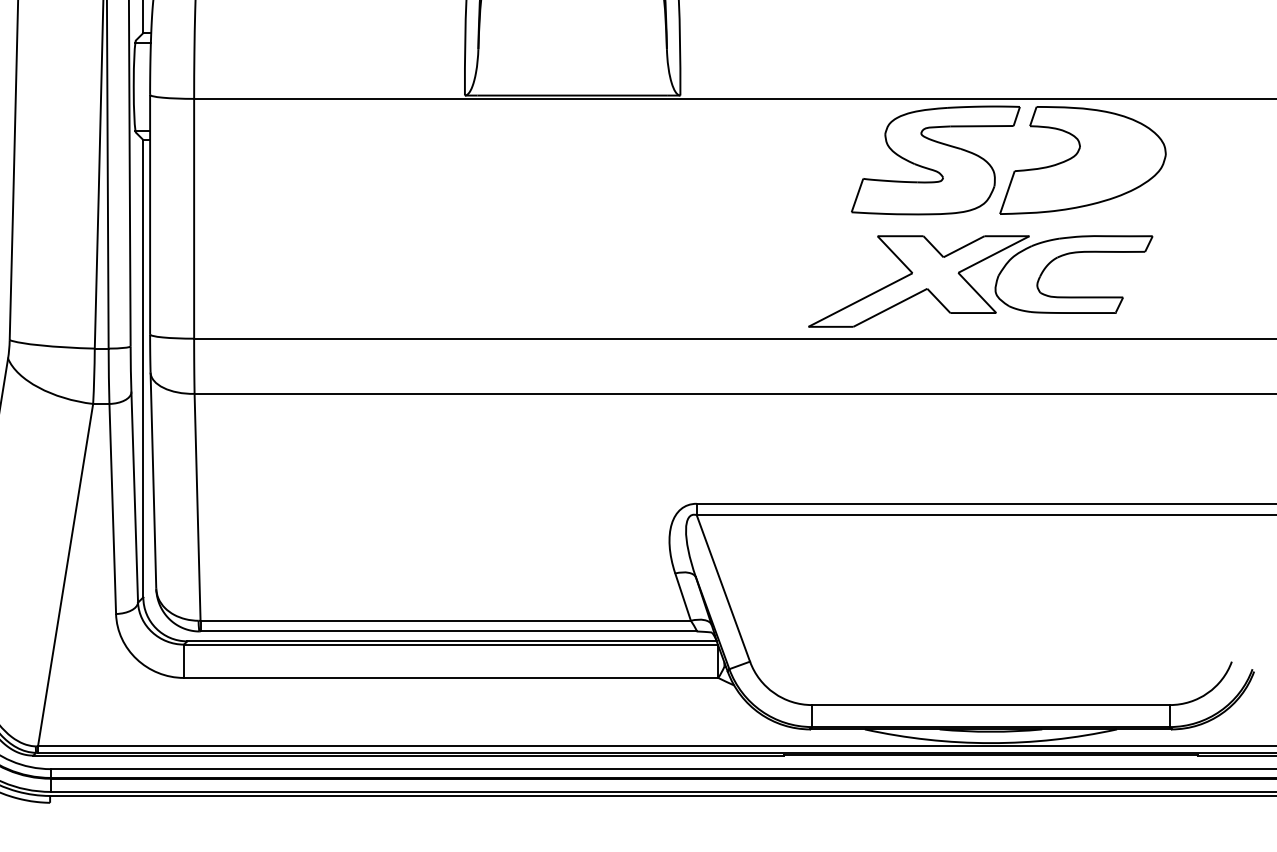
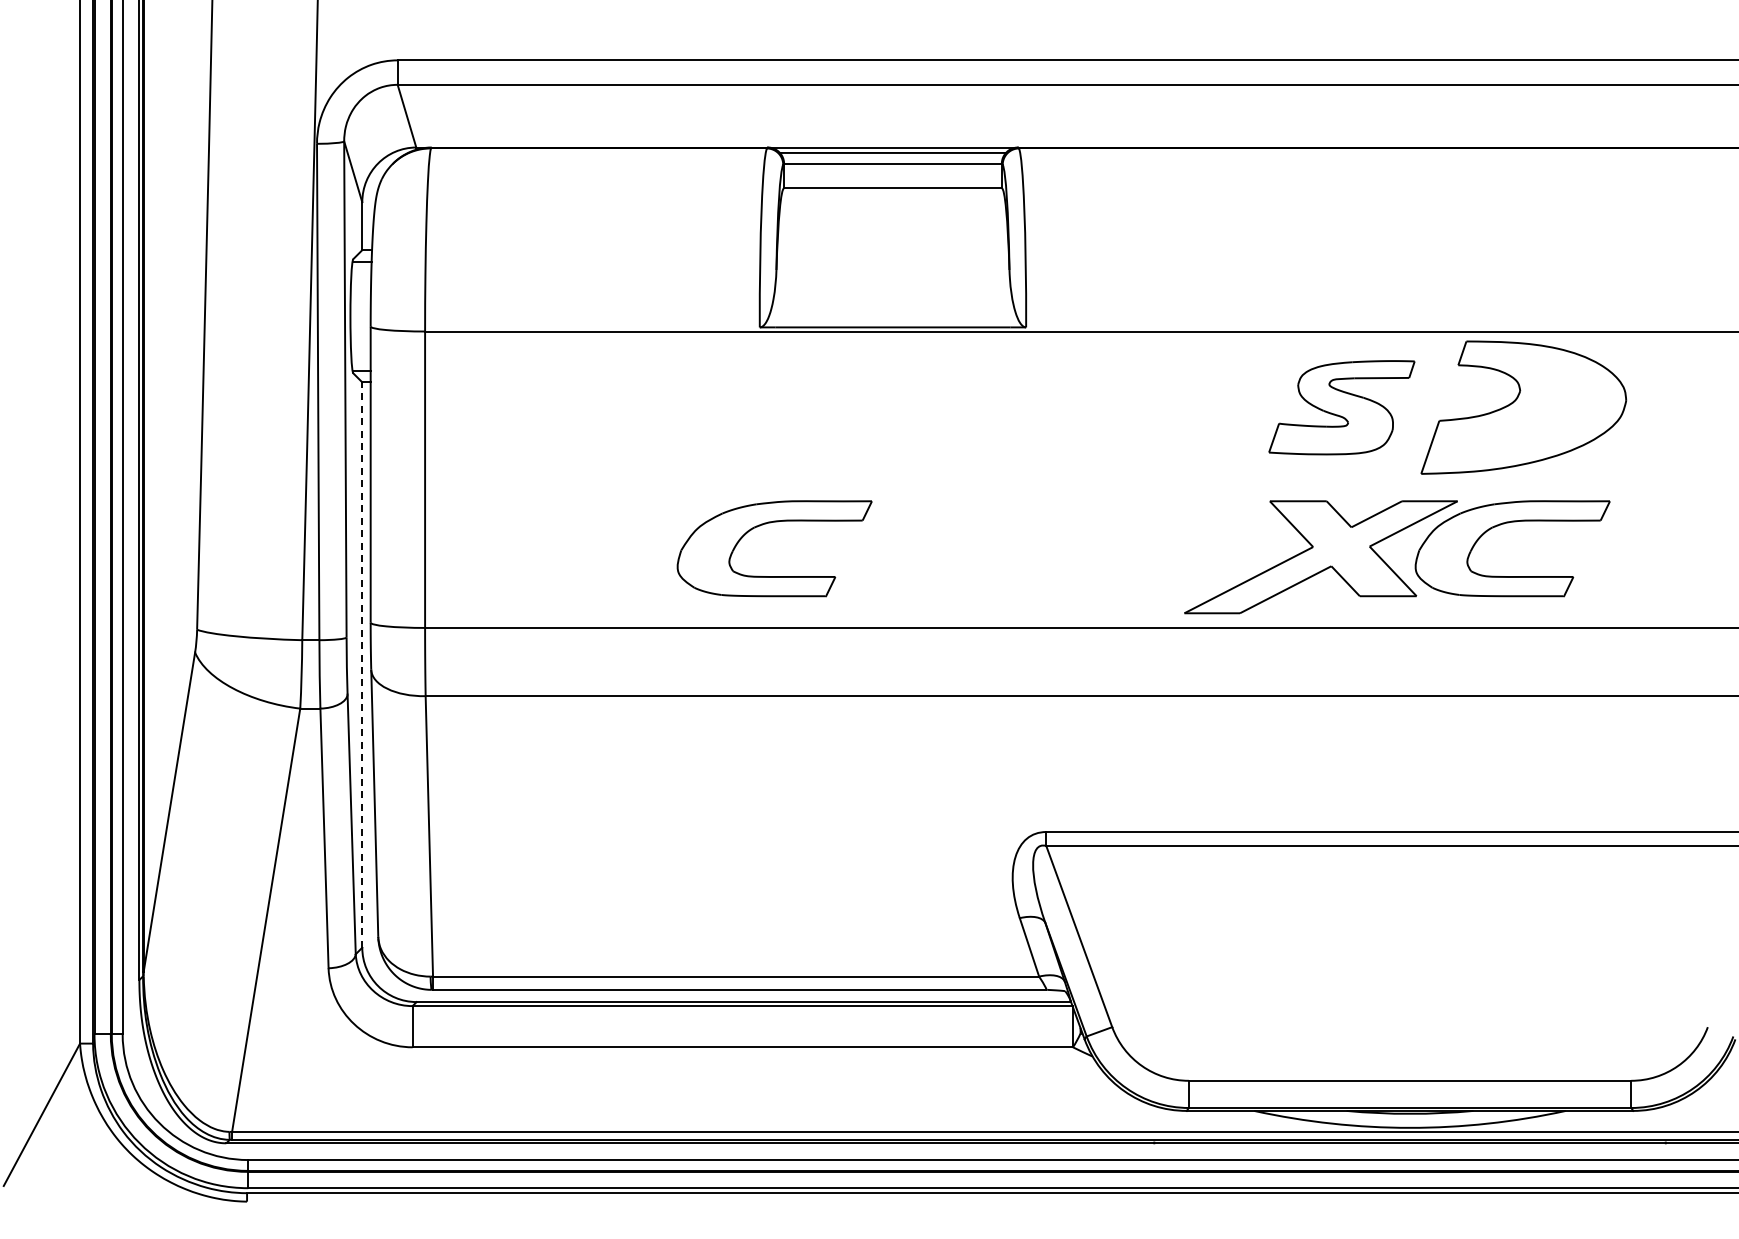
part: (935, 160) -> (1341, 407), size x0.7
part: (470, 255) -> (766, 524), added
line: (143, 369) -> (362, 665), solid -> dashed

